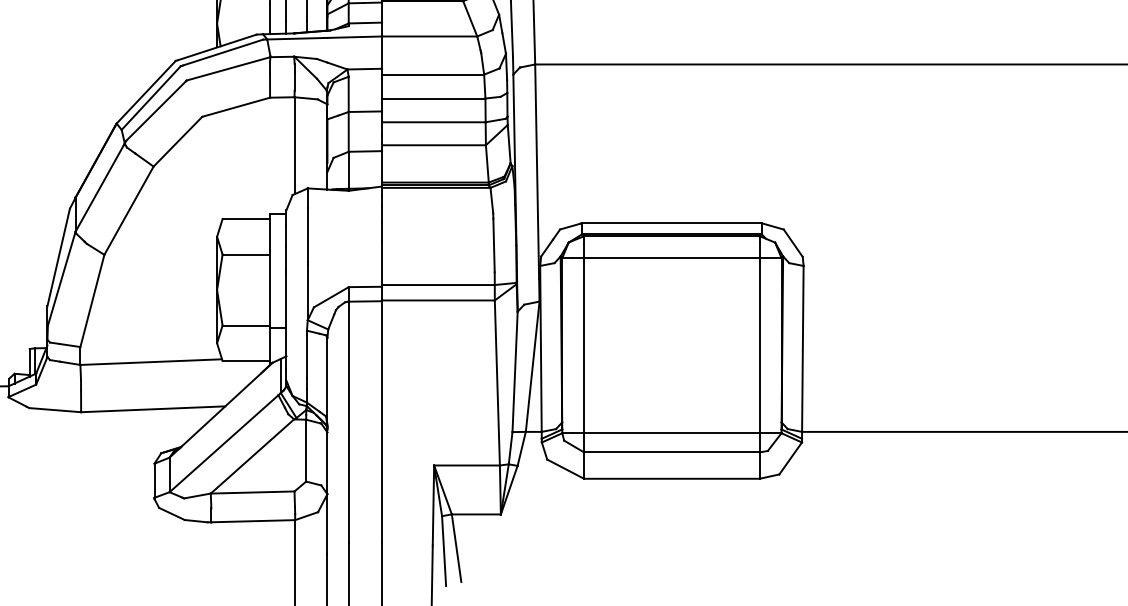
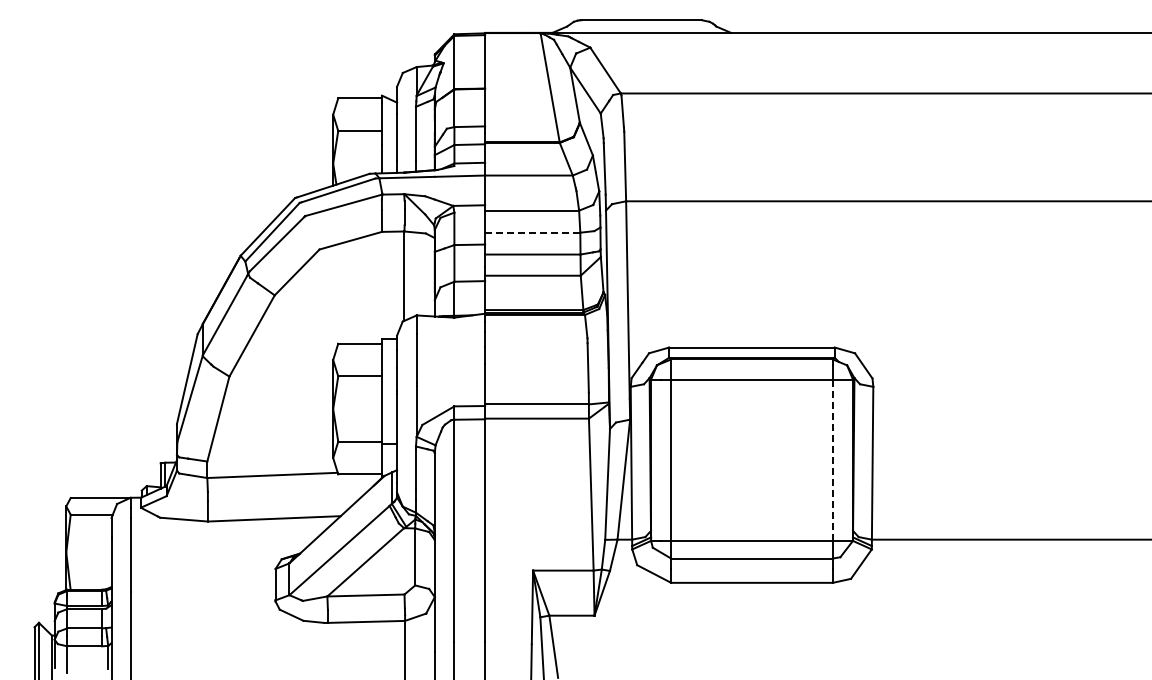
line: (433, 98) -> (532, 232), solid -> dashed
line: (759, 345) -> (832, 460), solid -> dashed

